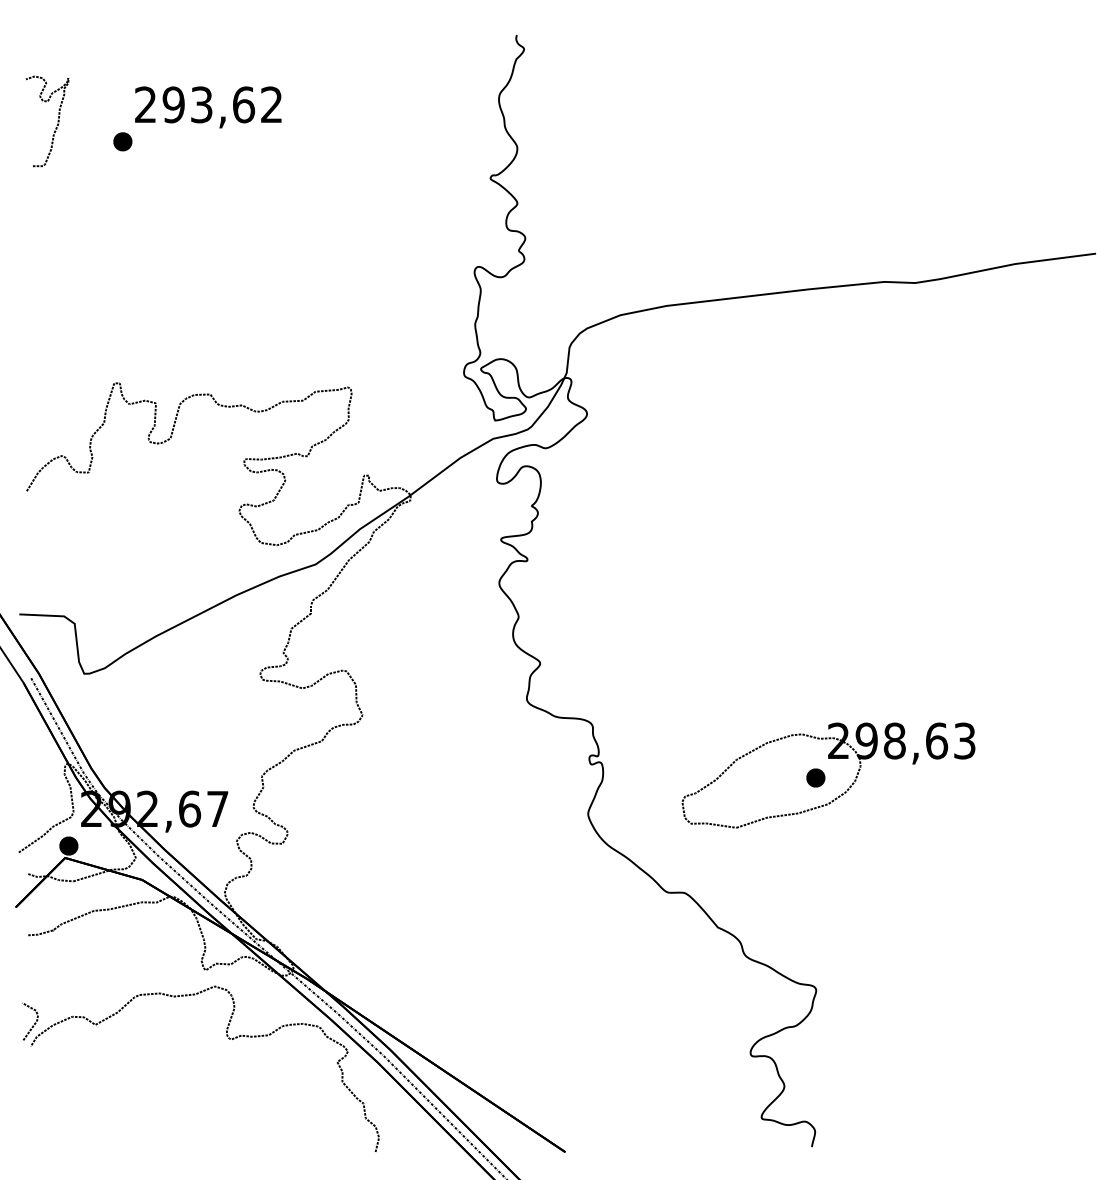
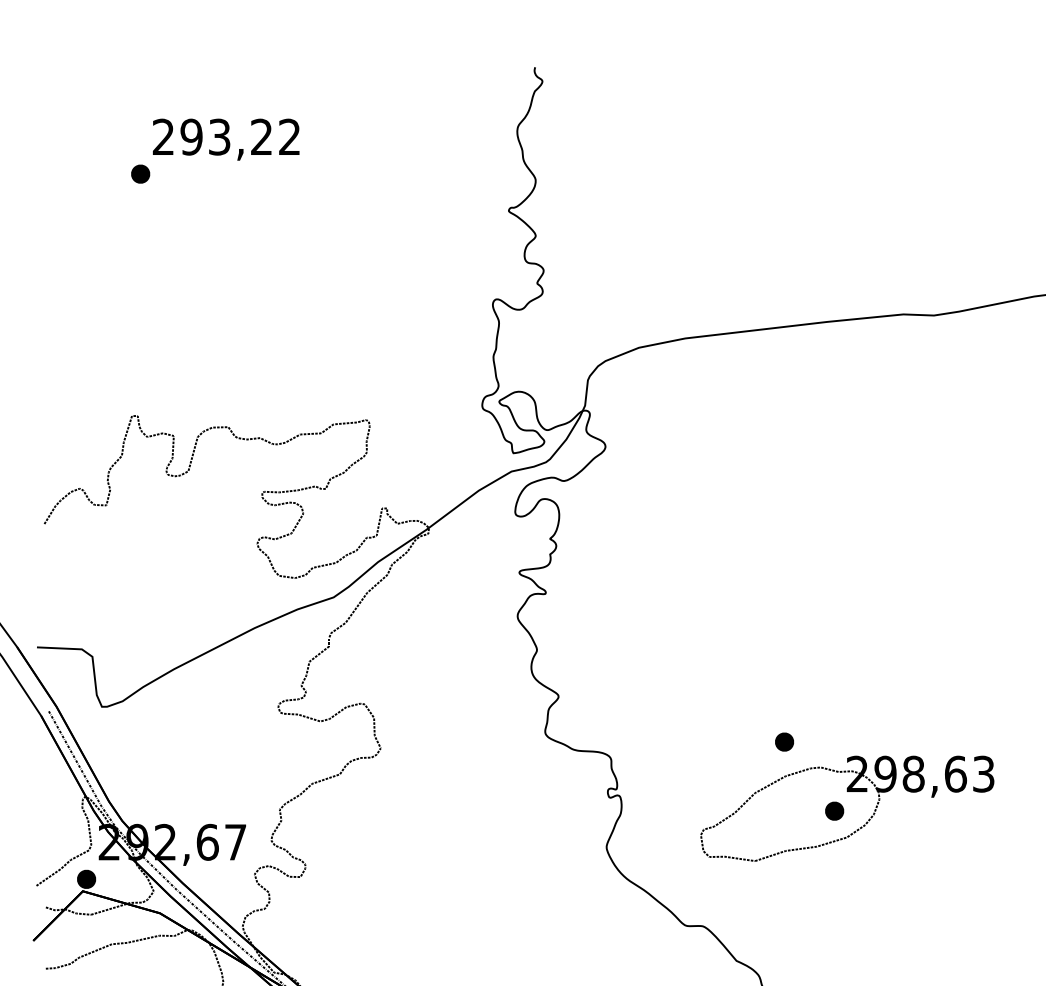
text: (244, 104) -> (262, 136), 293,62 -> 293,22
curve: (56, 125) -> (74, 157), removed
part: (765, 708) -> (784, 741), added

